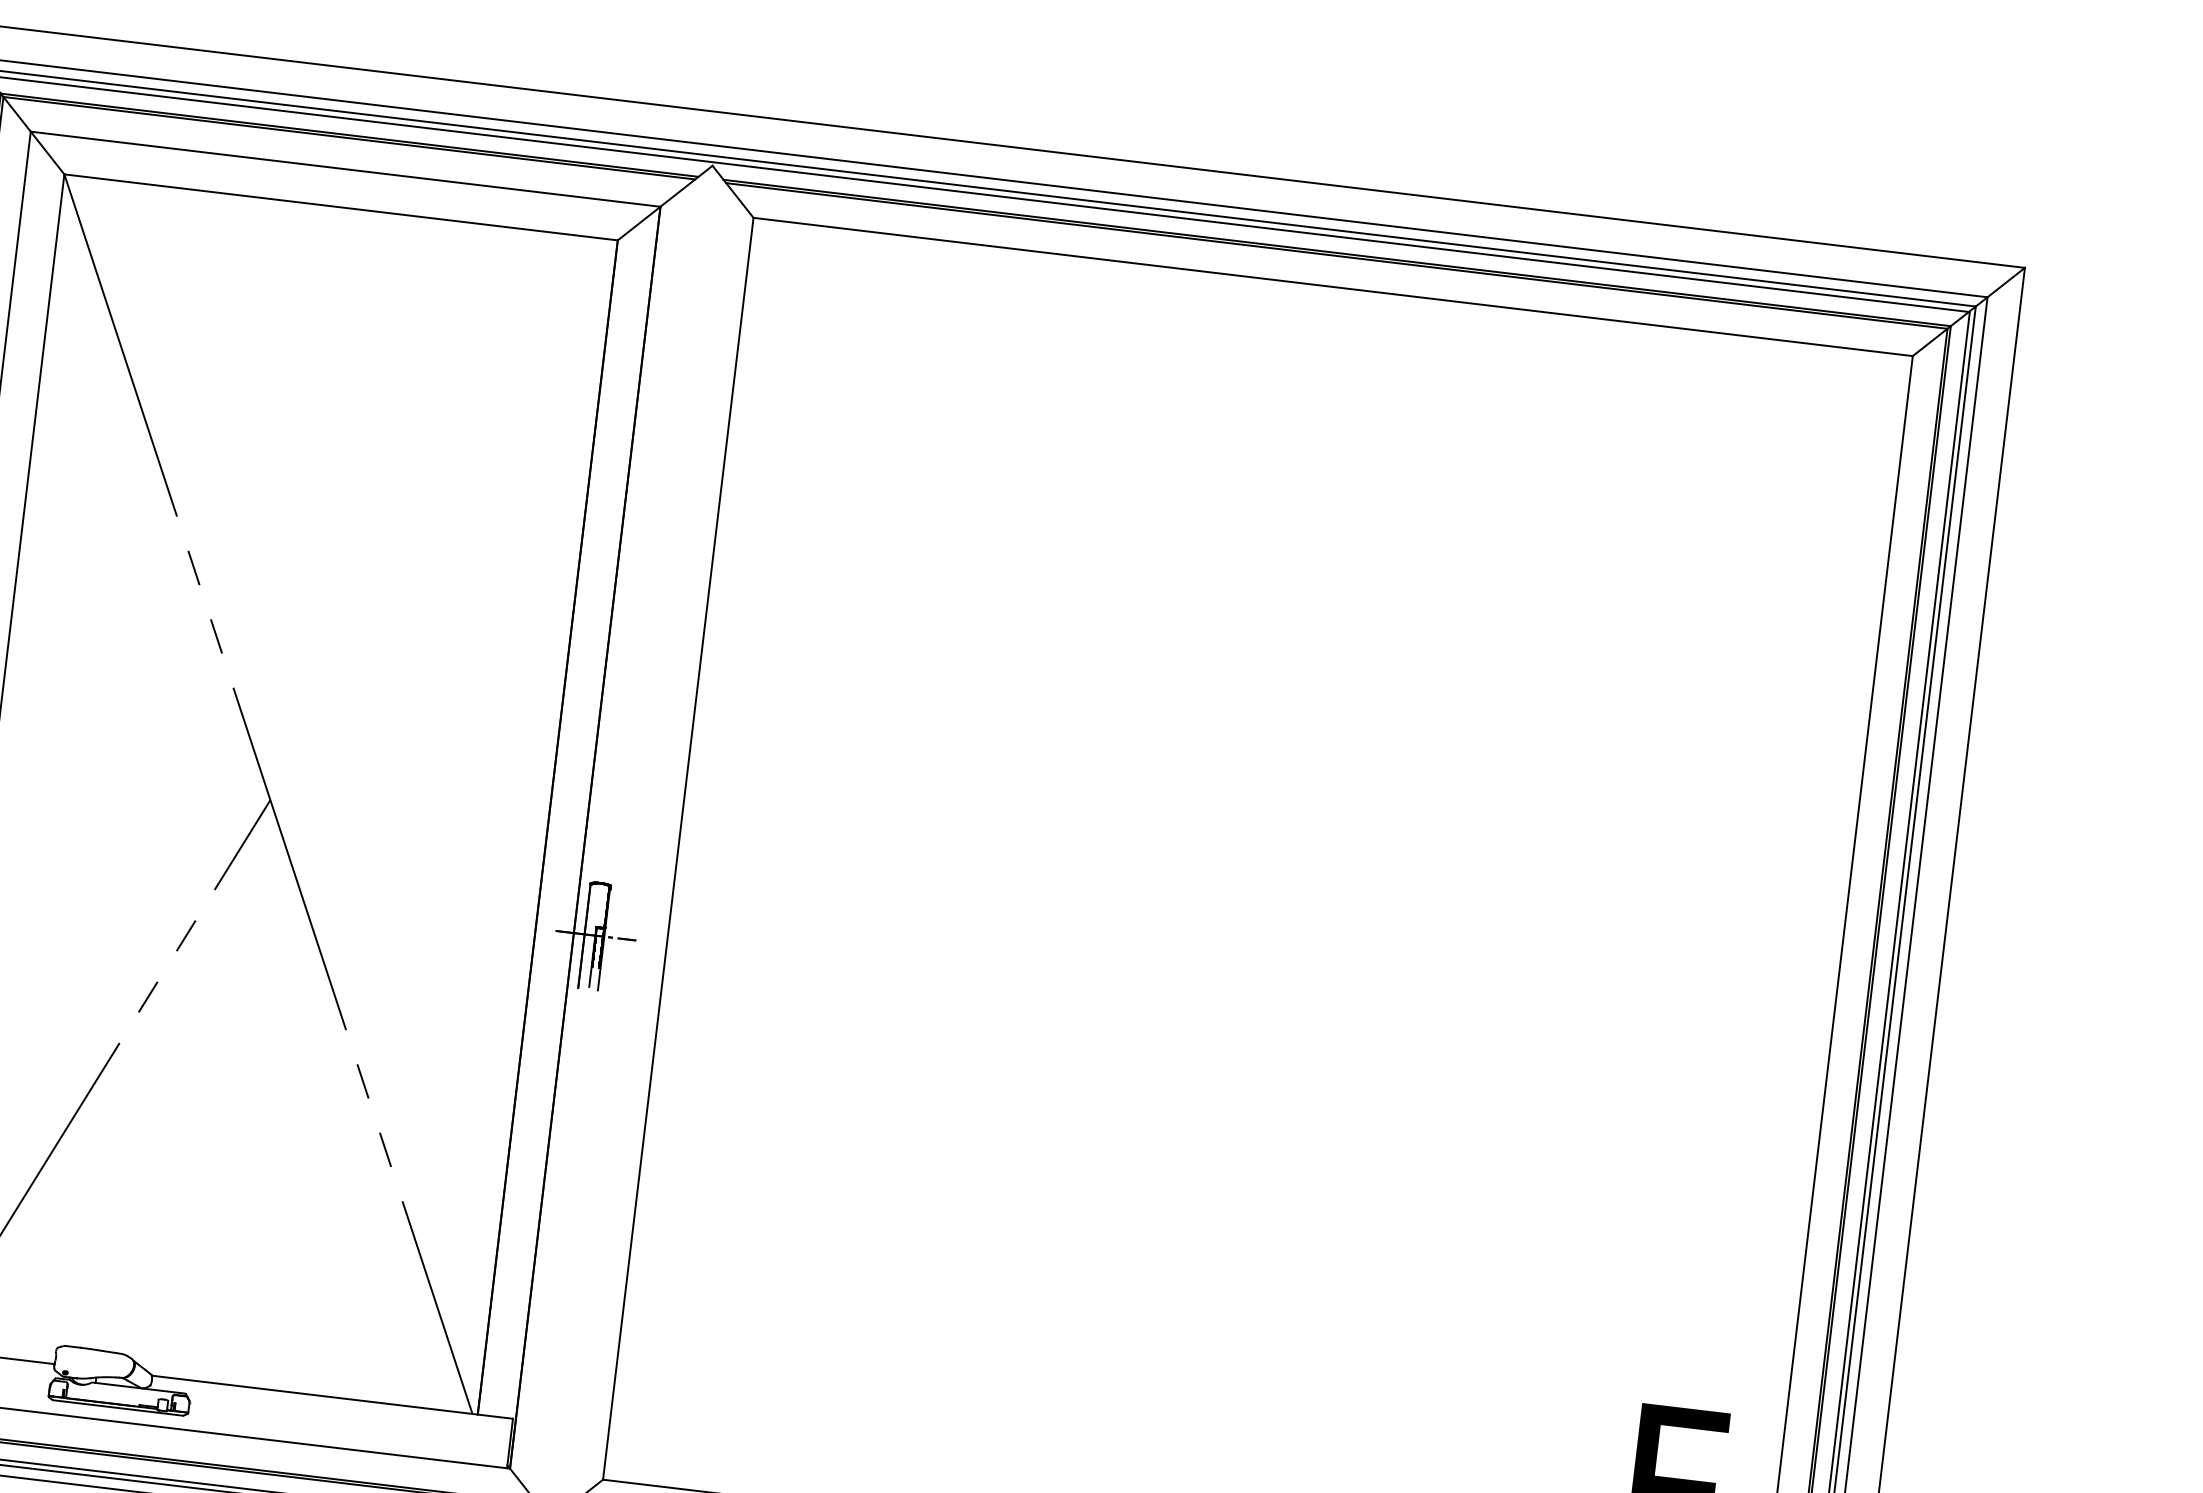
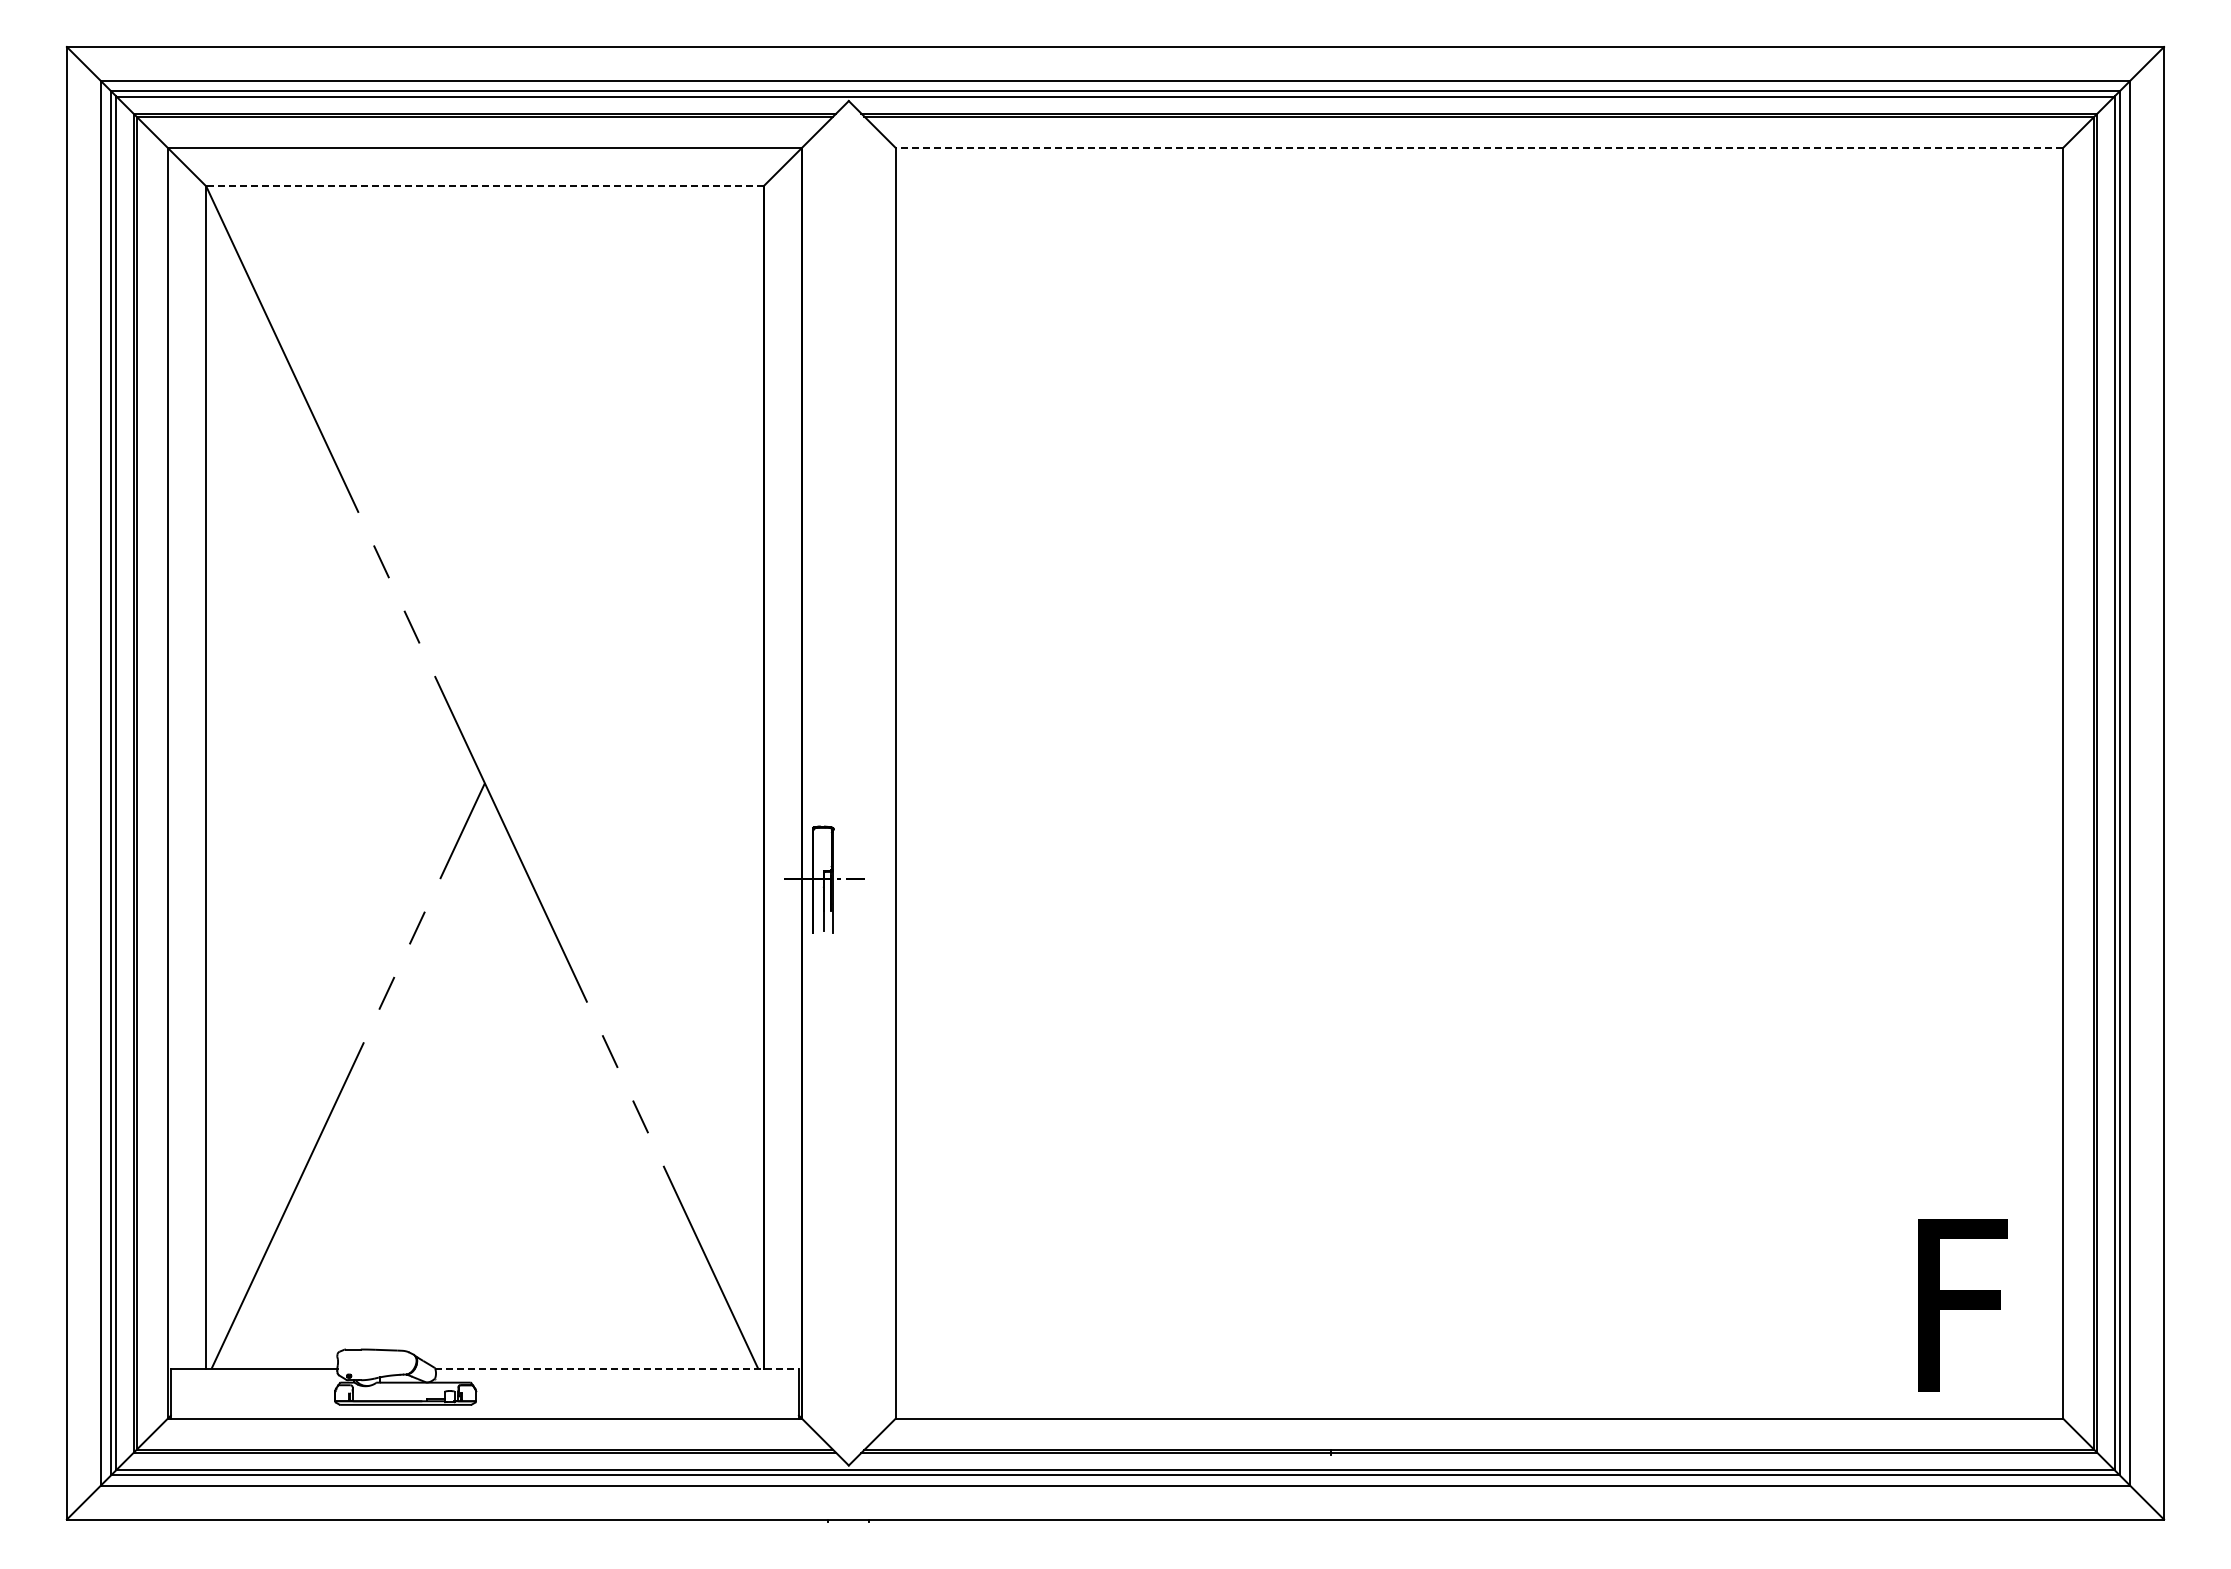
line: (340, 207) -> (484, 186), solid -> dashed
line: (1333, 286) -> (1479, 147), solid -> dashed
line: (332, 1396) -> (617, 1368), solid -> dashed

